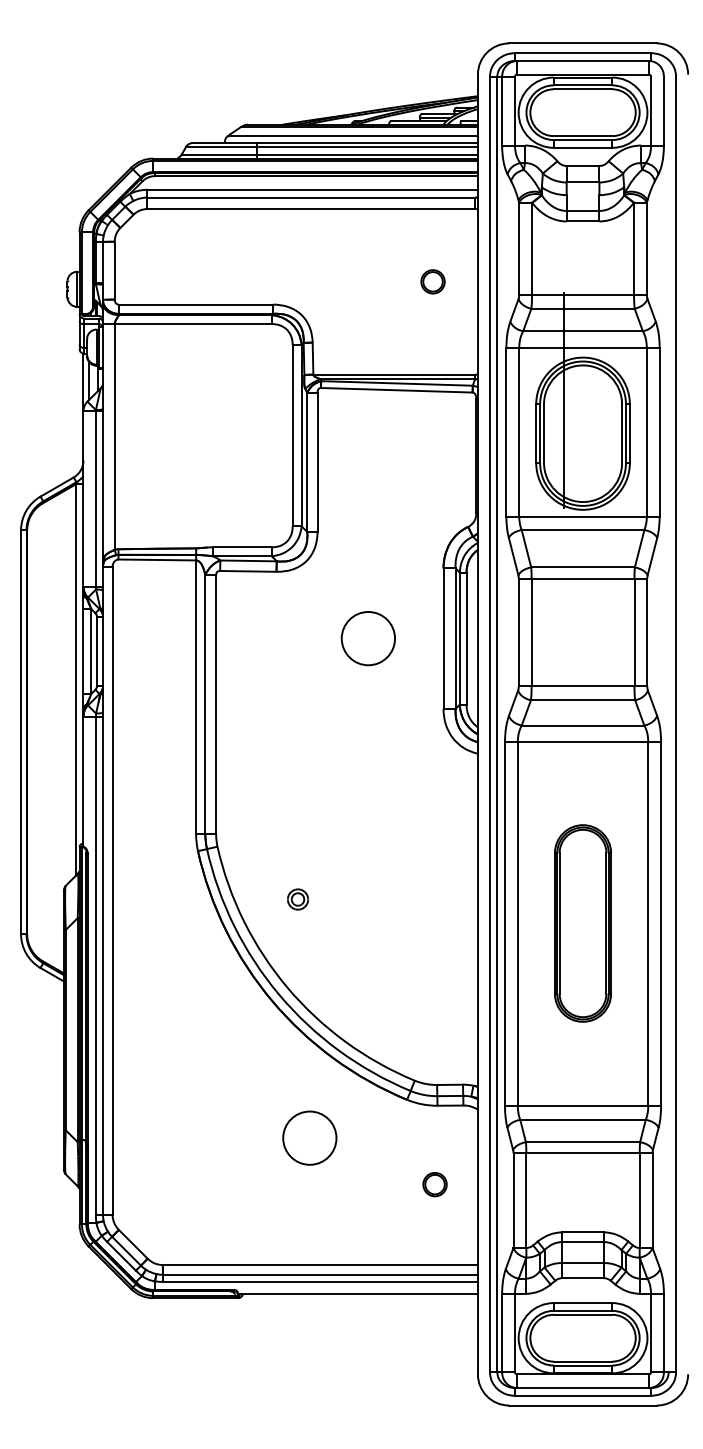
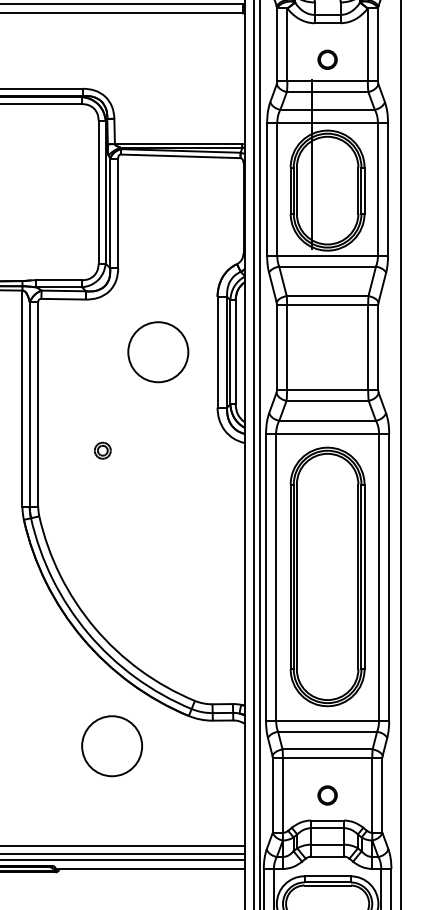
part: (432, 281) -> (327, 59), moved
circle: (368, 638) -> (158, 352), size x1.43
part: (298, 899) -> (103, 450), moved
part: (582, 923) -> (327, 576), size x1.67
circle: (309, 1138) -> (111, 746), size x1.43
part: (434, 1184) -> (327, 795), moved

